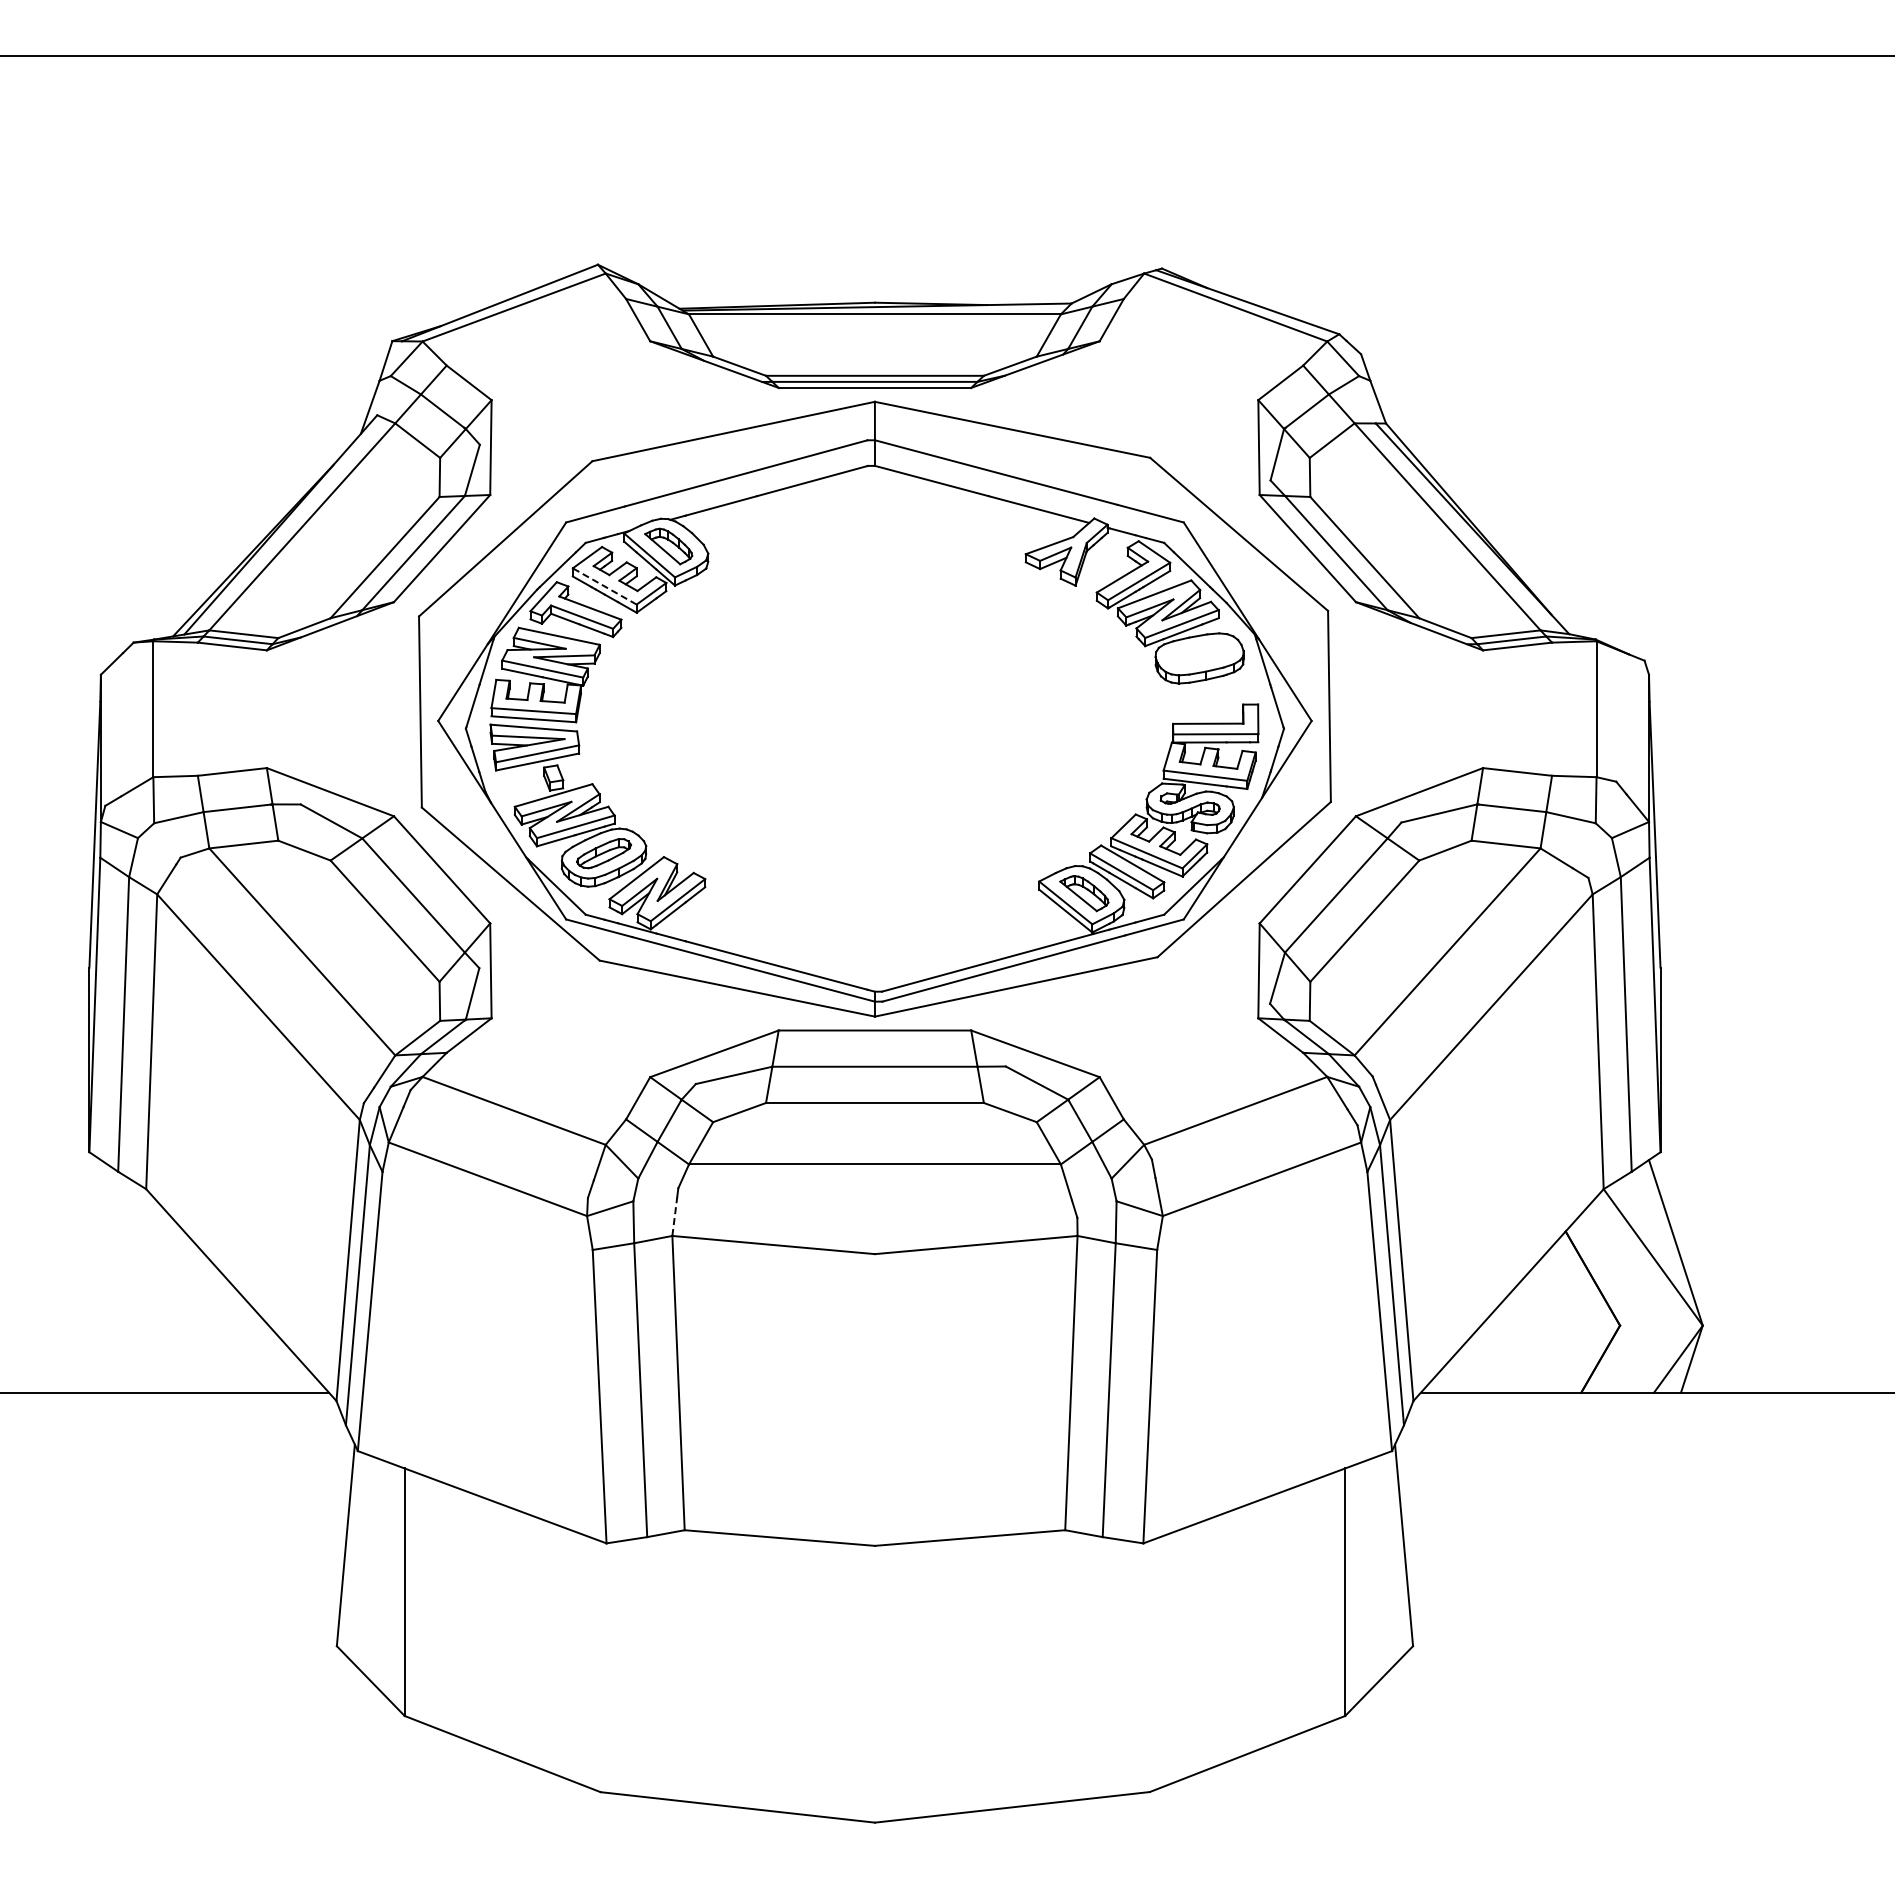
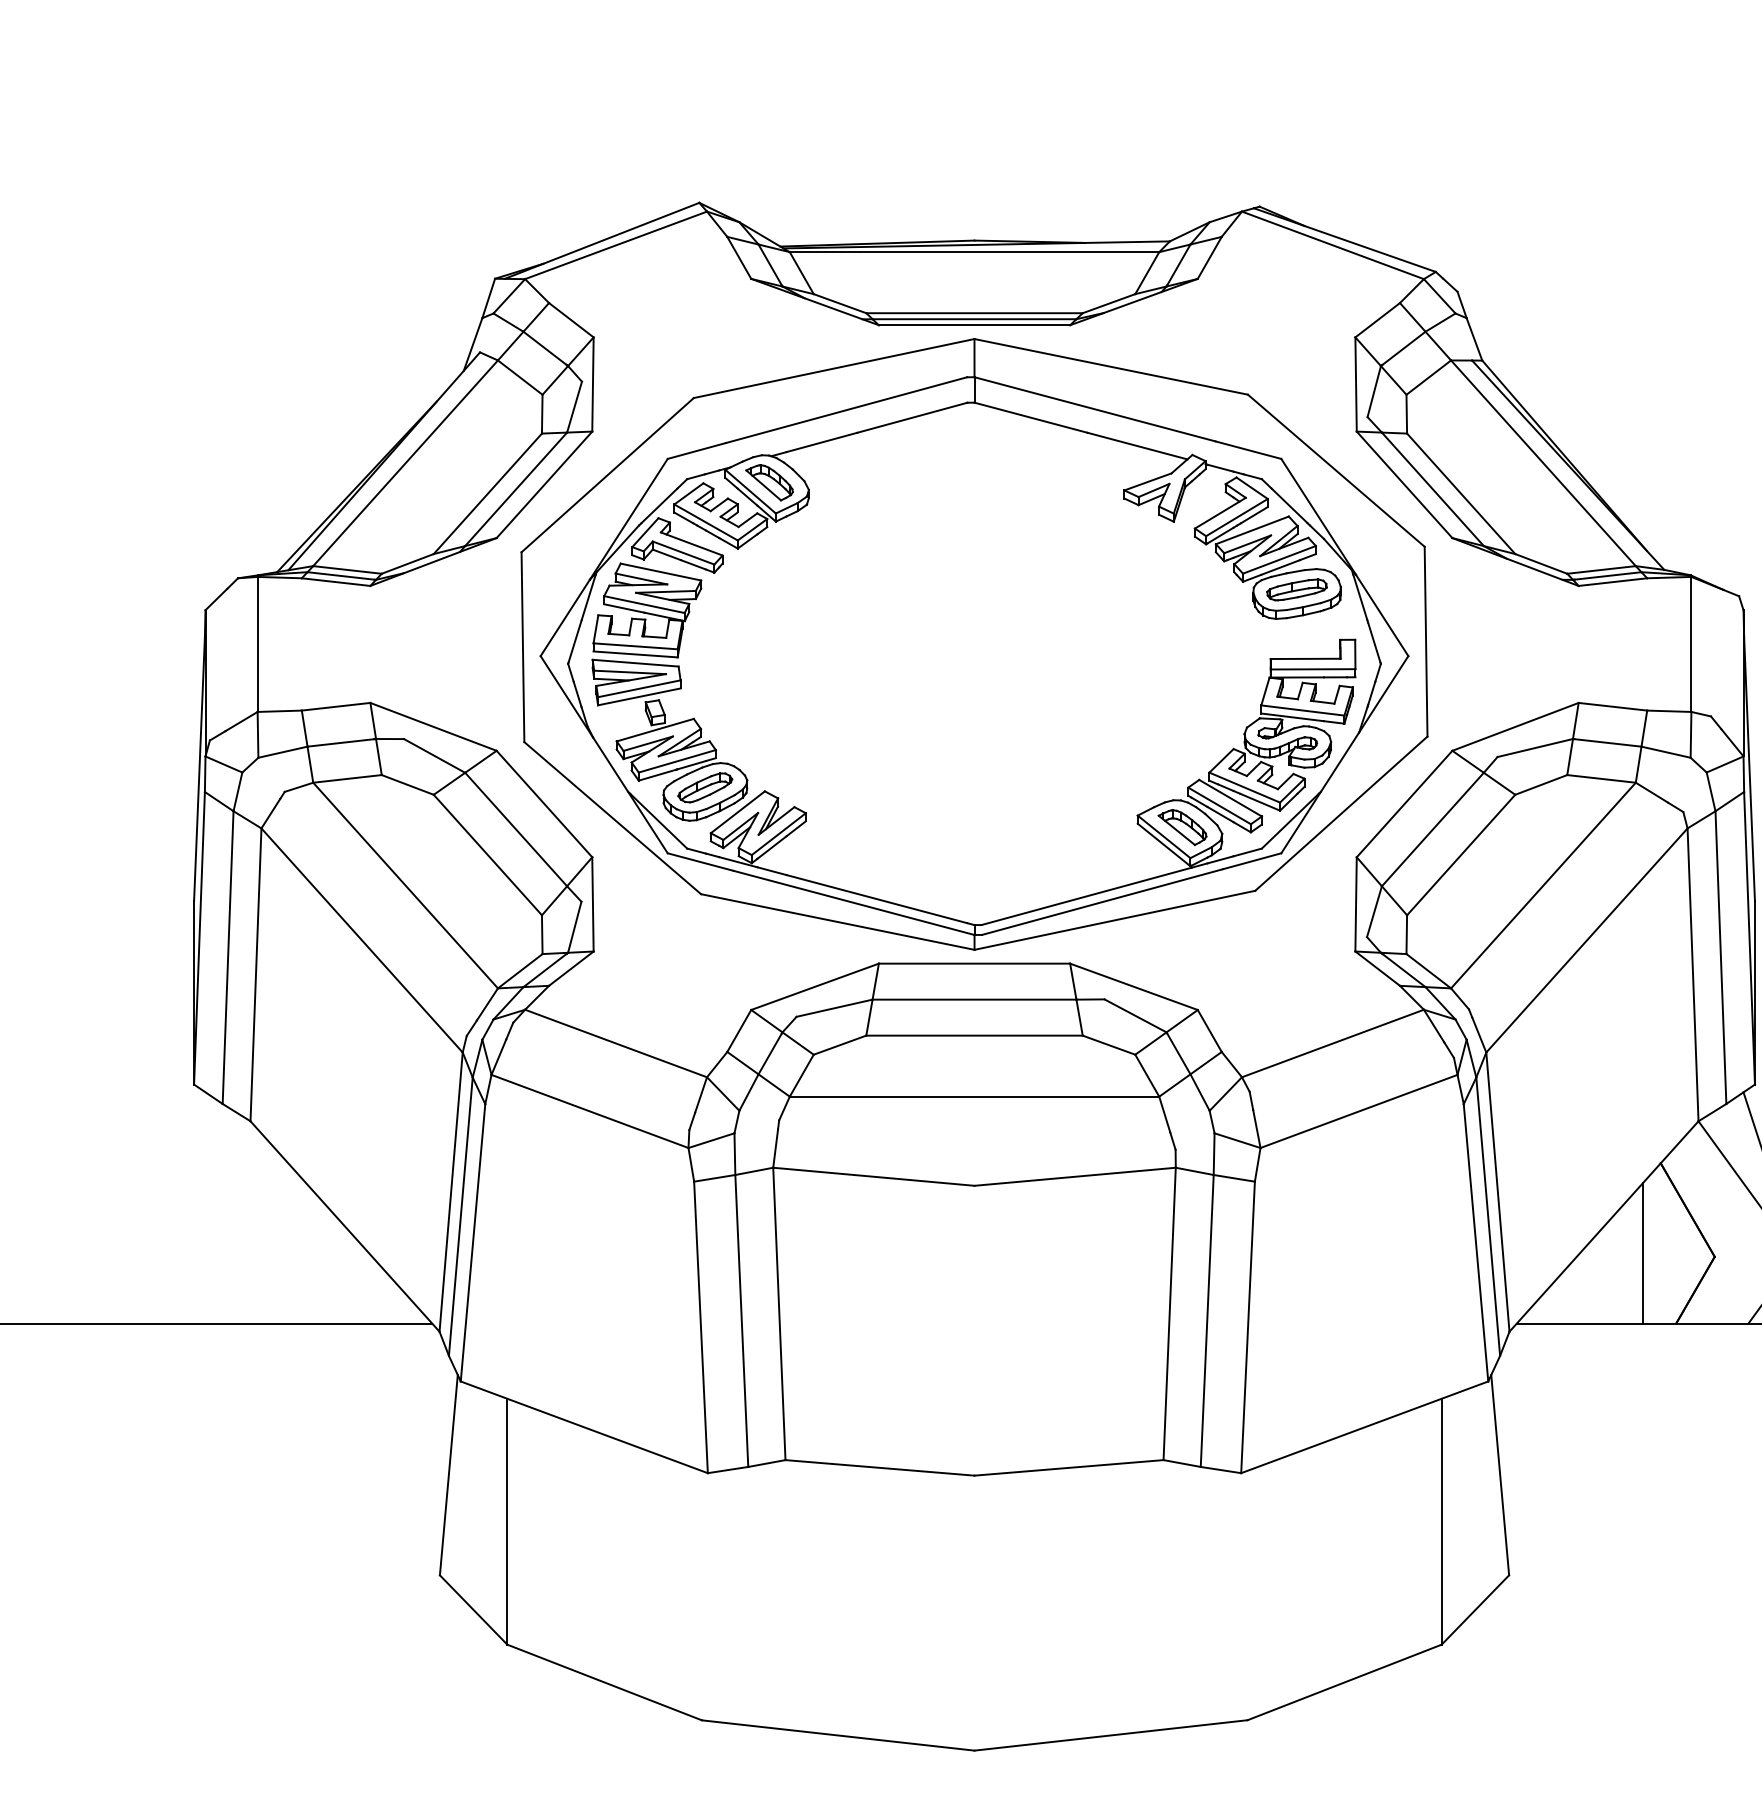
line: (604, 586) -> (705, 522), dashed -> solid
part: (1199, 653) -> (1296, 589), added
line: (674, 1216) -> (775, 1148), dashed -> solid
line: (1547, 1321) -> (1642, 1252), added

